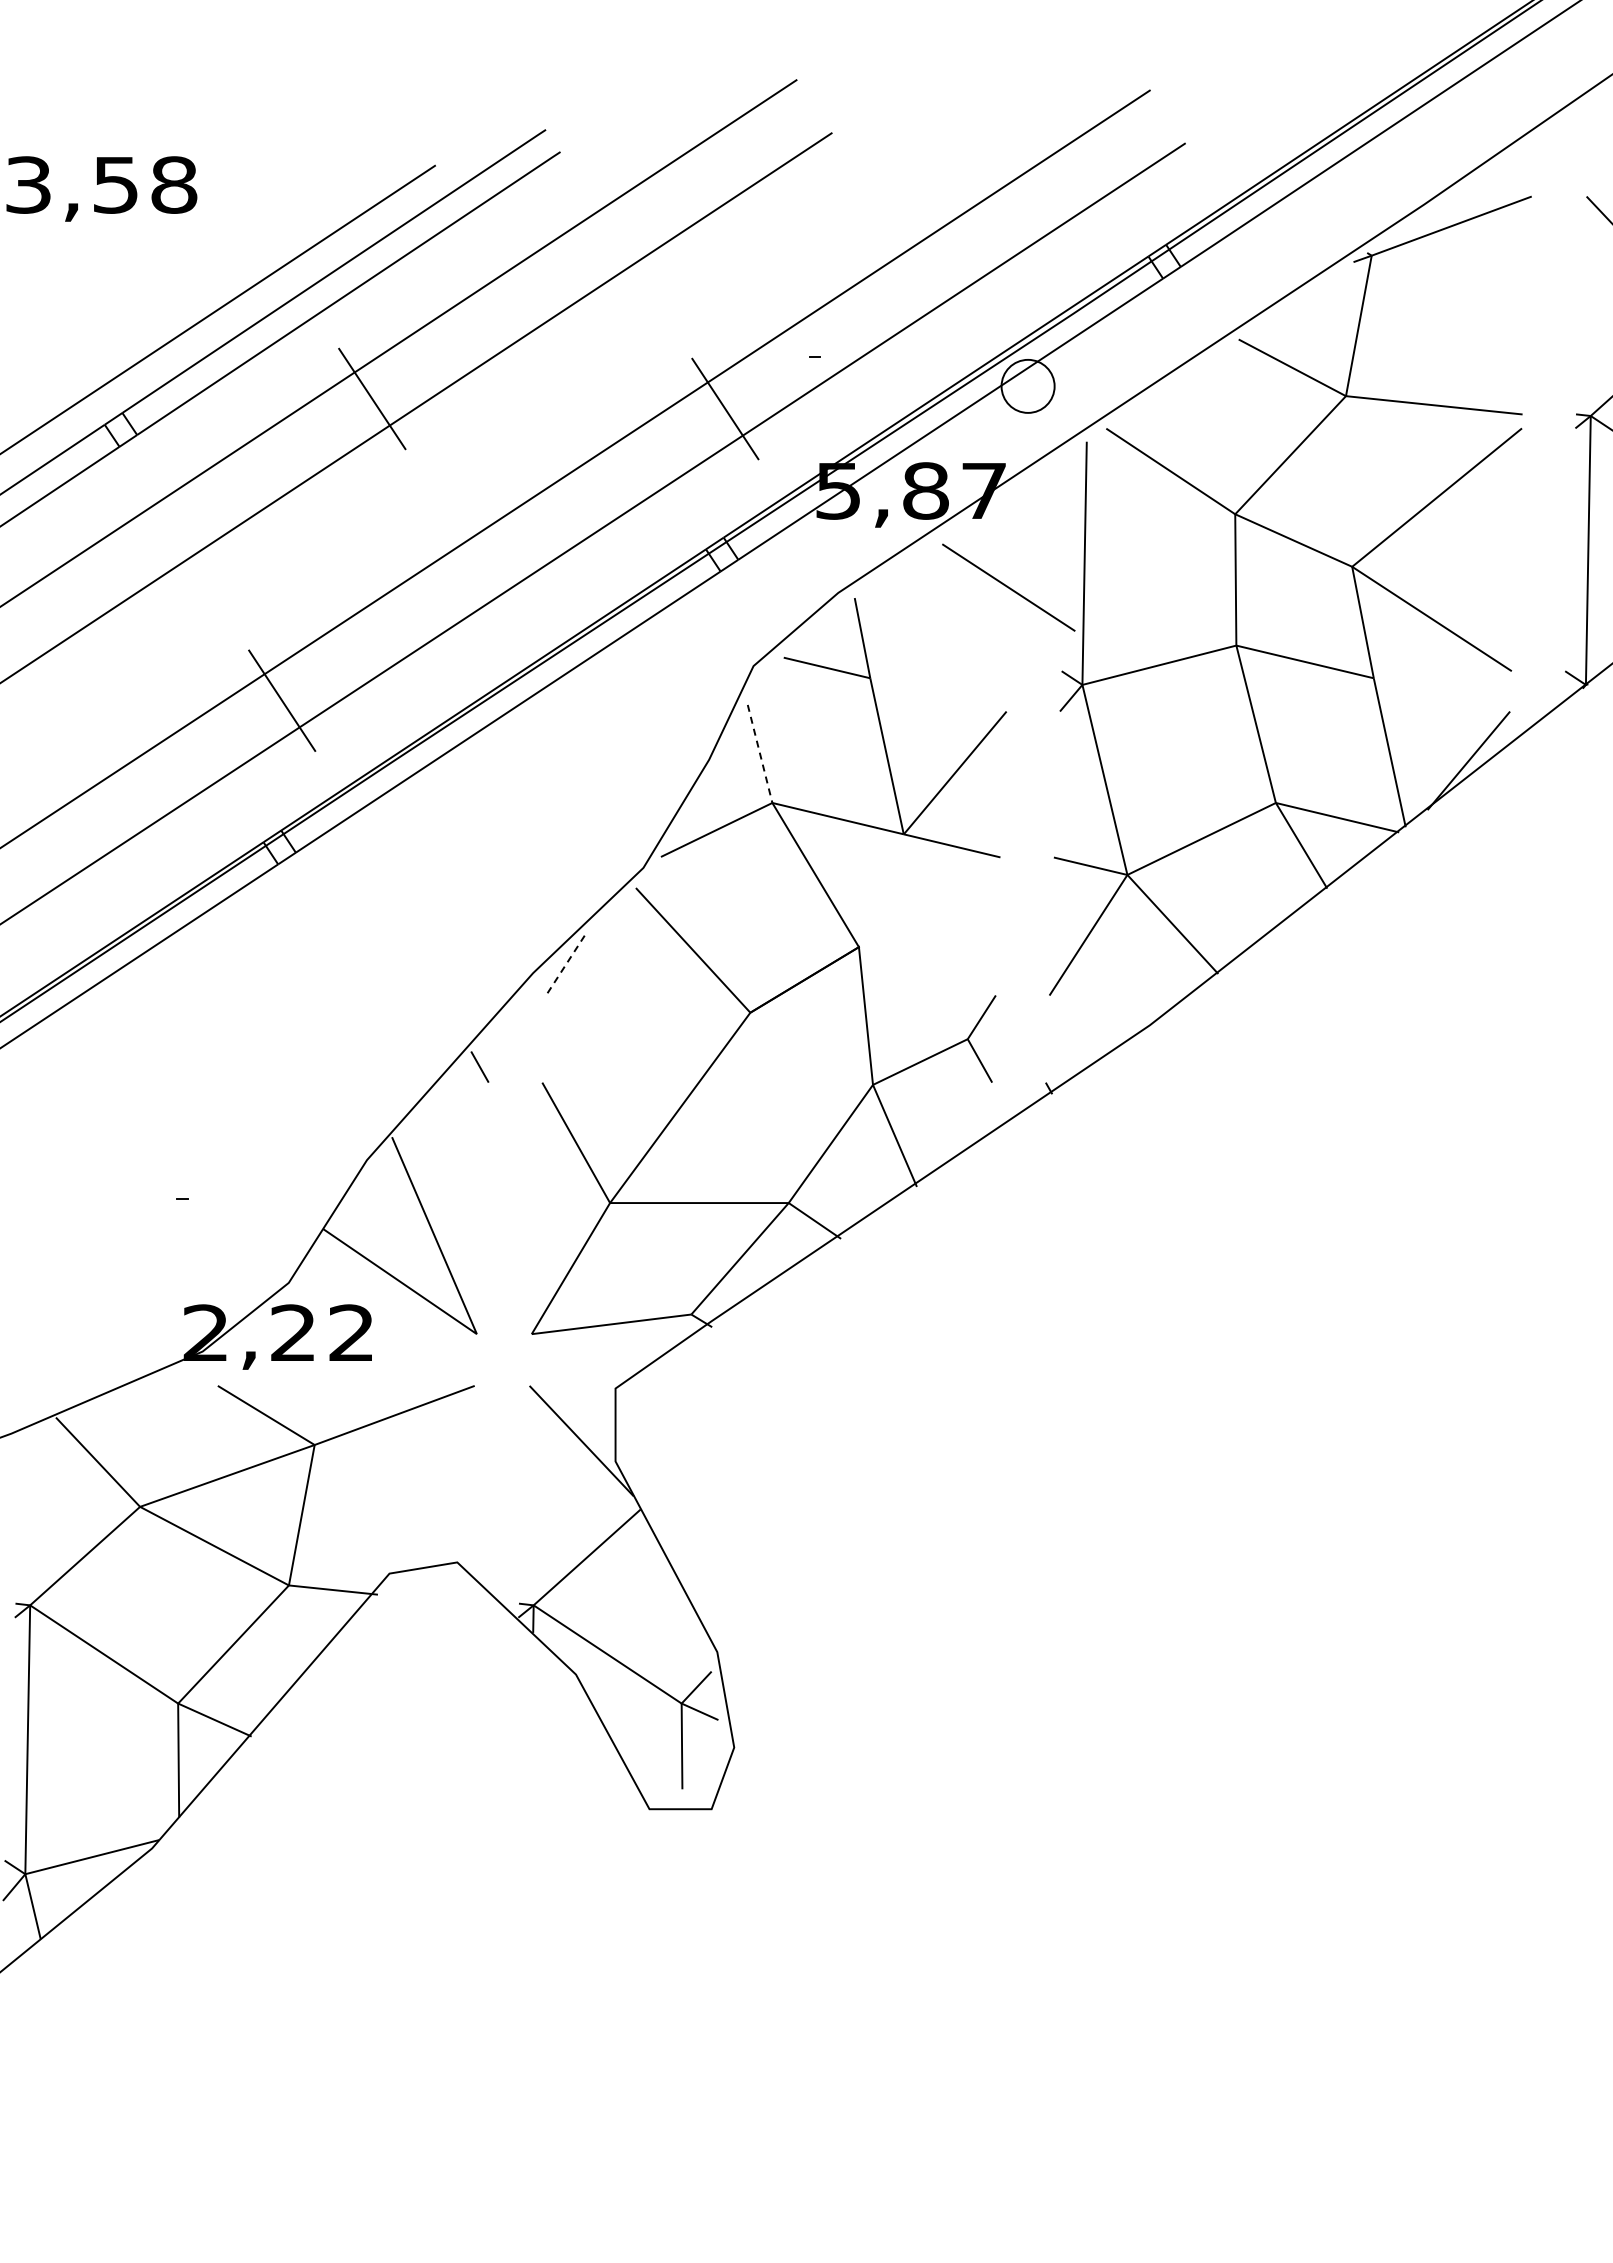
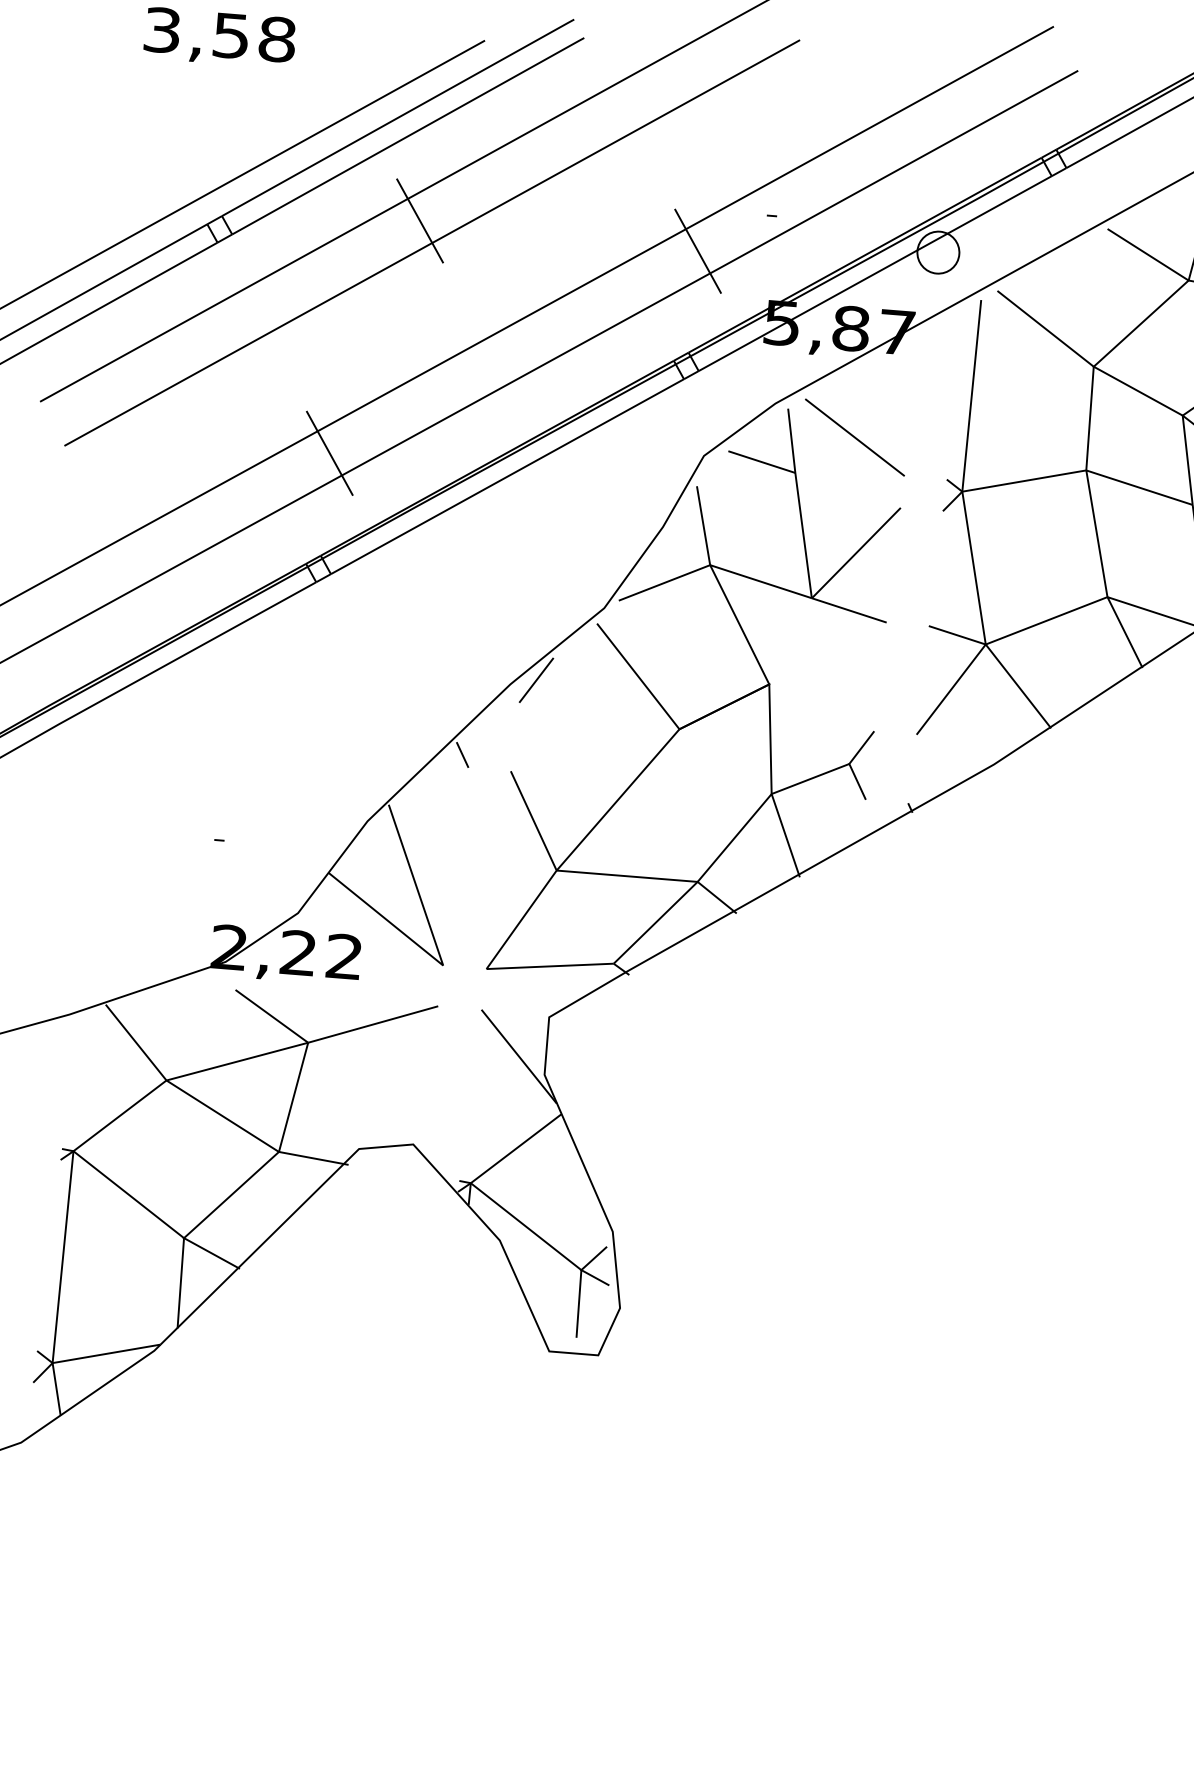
line: (1008, 587) -> (854, 437), moved
line: (760, 753) -> (703, 525), dashed -> solid
line: (565, 965) -> (536, 680), dashed -> solid

